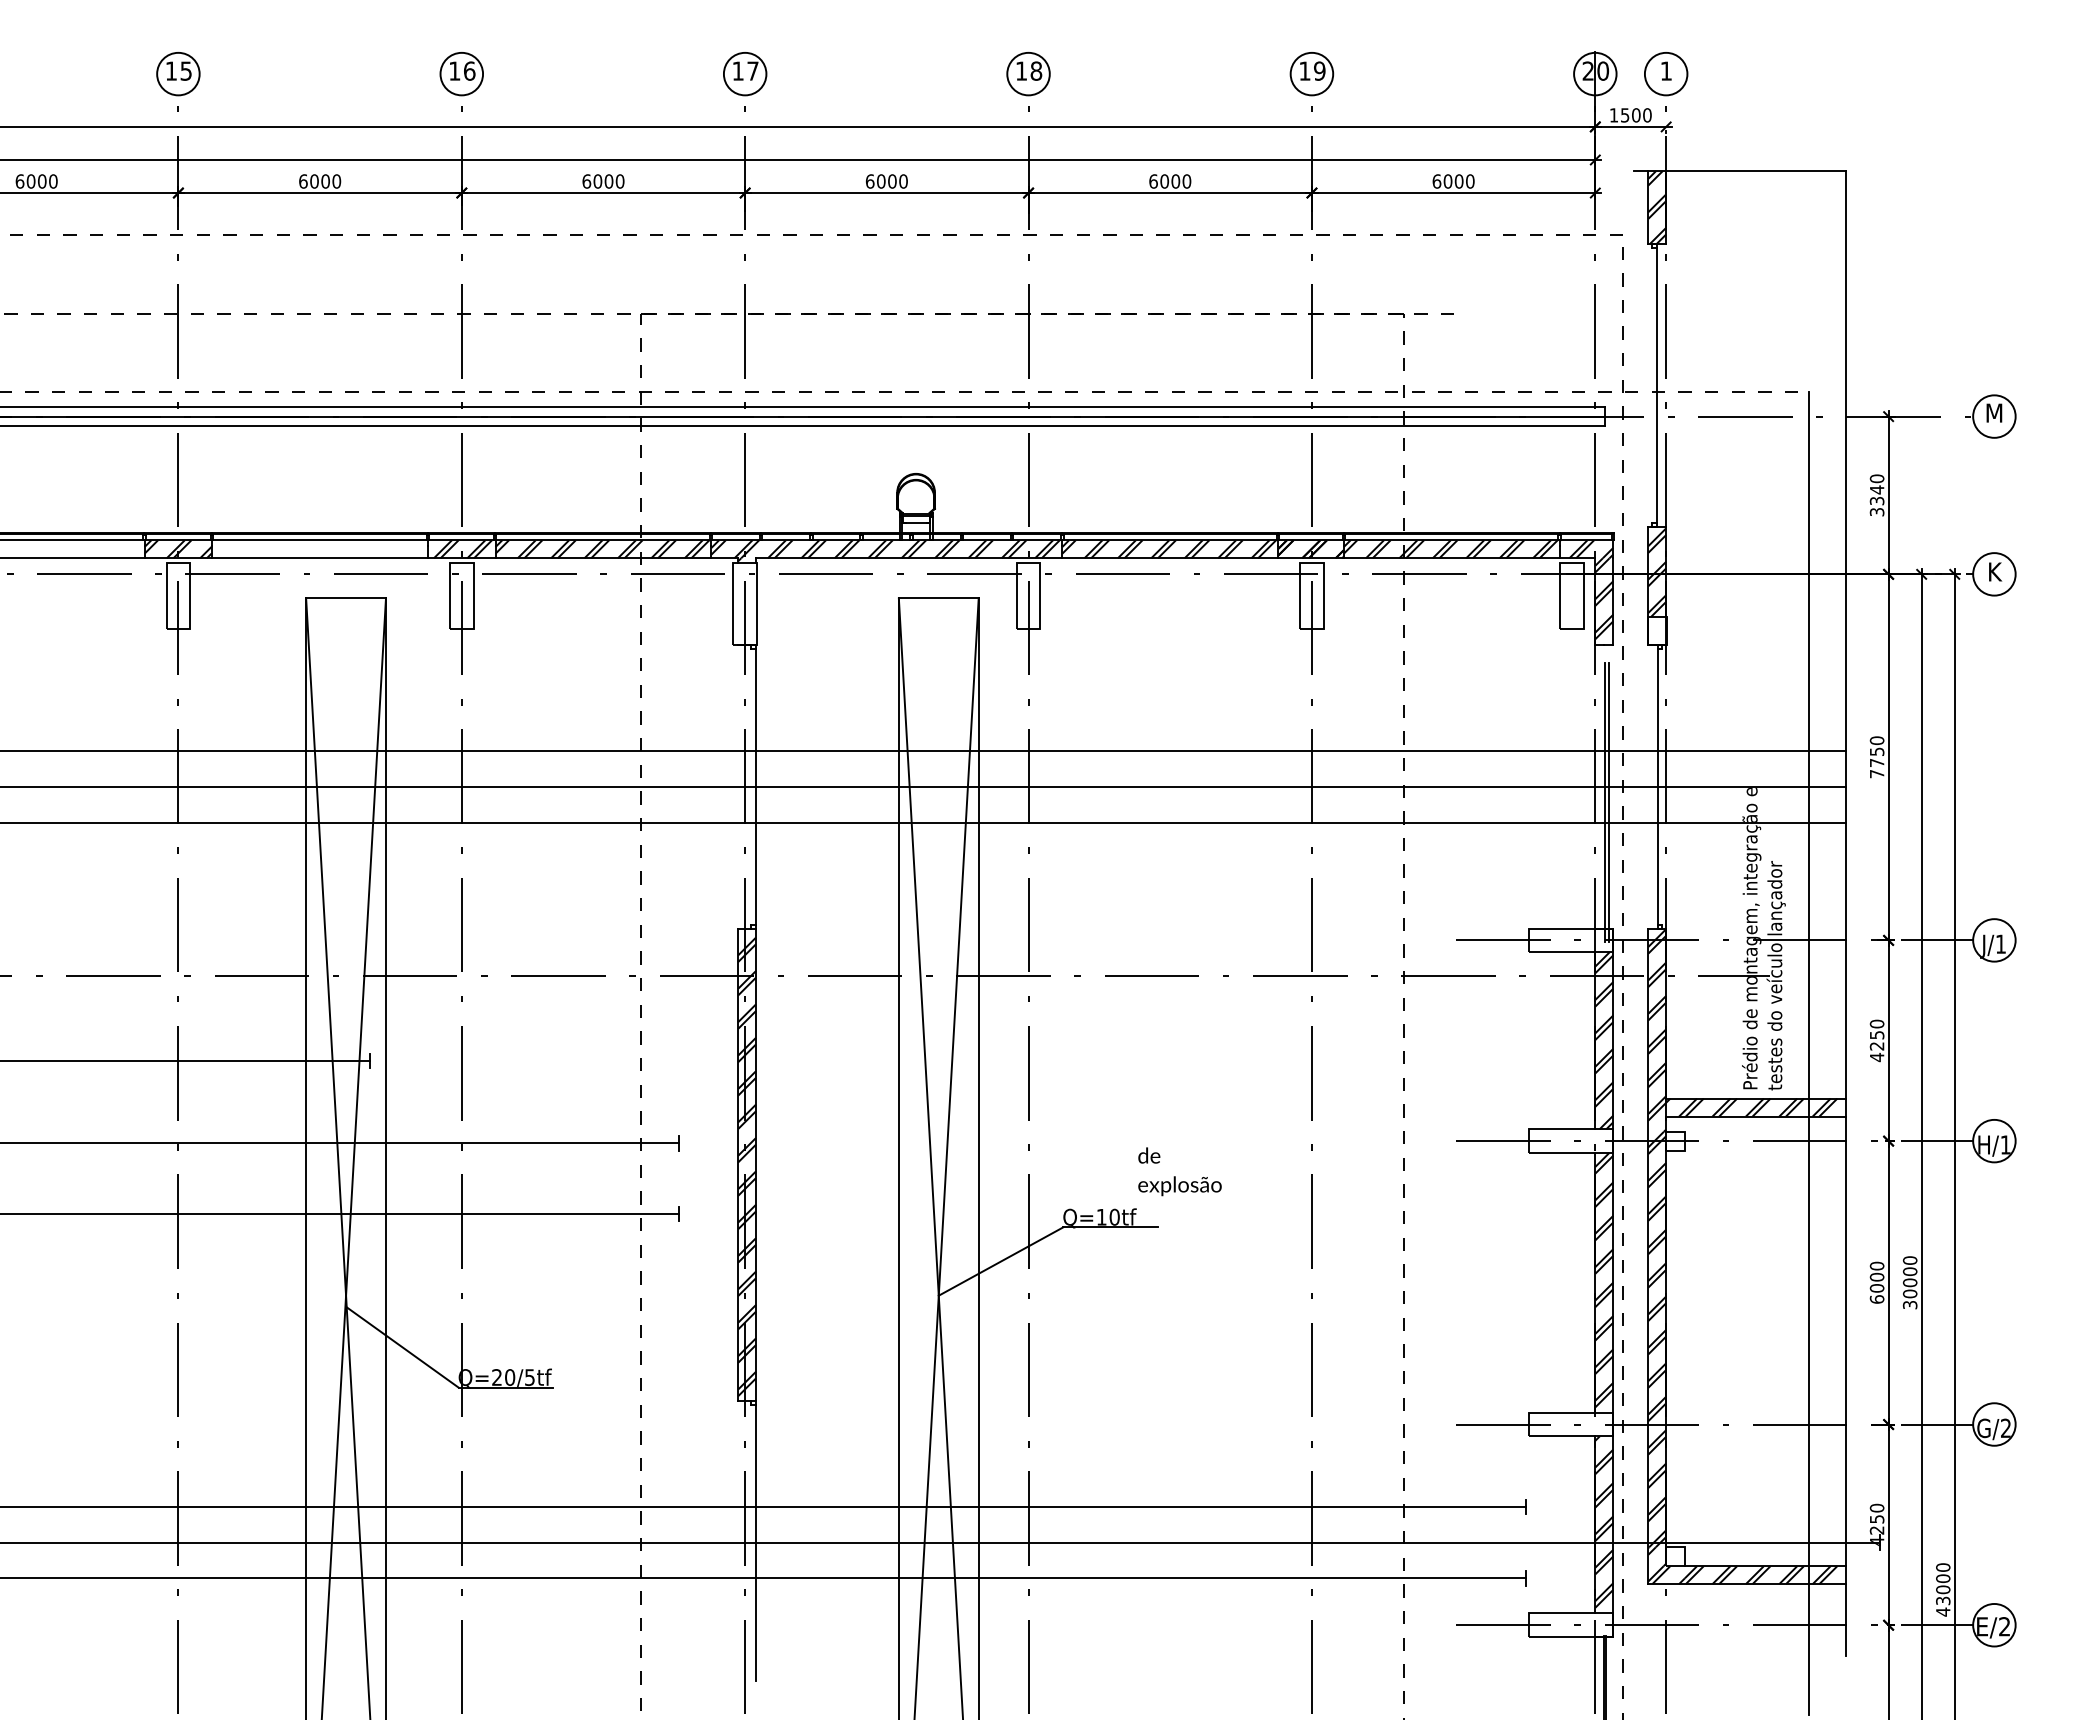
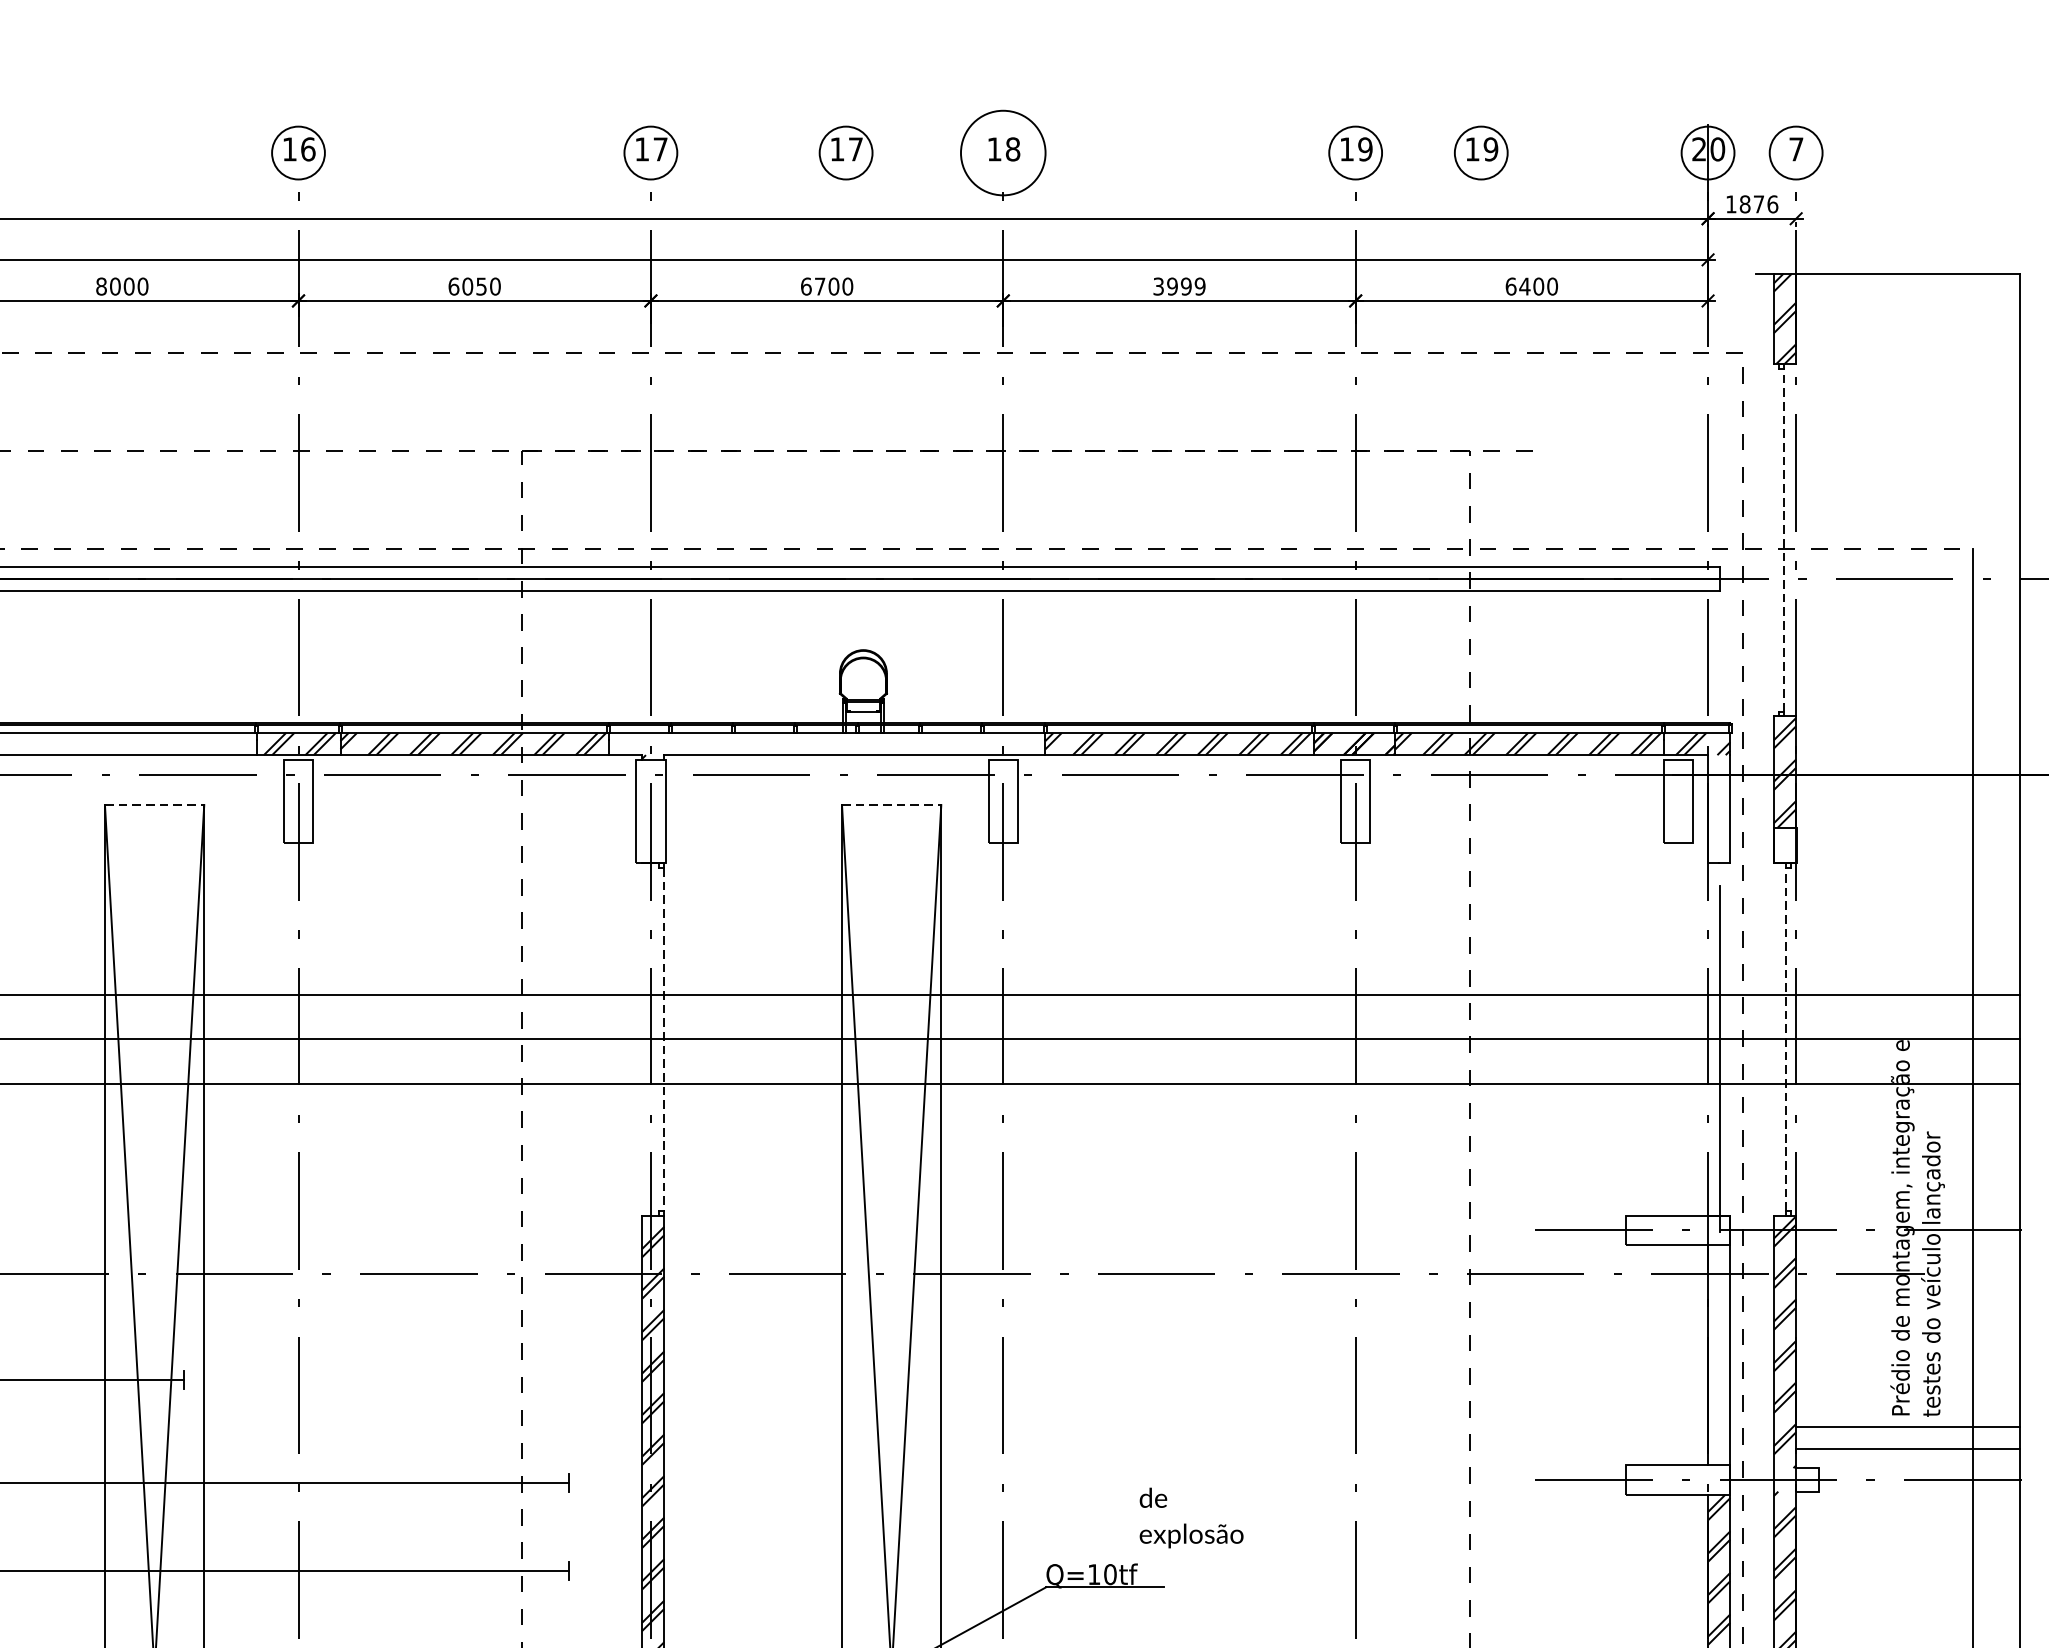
text: (1666, 70) -> (1796, 148), 1 -> 7
circle: (1028, 73) -> (1003, 152), size x1.6
part: (902, 74) -> (846, 153), added
part: (1412, 74) -> (1480, 153), added
text: (1635, 115) -> (1758, 204), 1500 -> 1876
text: (303, 181) -> (101, 286), 6000 -> 8000
text: (608, 181) -> (480, 286), 6000 -> 6050
text: (881, 181) -> (820, 286), 6000 -> 6700
text: (1170, 181) -> (1179, 286), 6000 -> 3999
text: (1447, 181) -> (1524, 286), 6000 -> 6400
line: (1656, 385) -> (1784, 540), solid -> dashed
hatch: (885, 549) -> (825, 744), removed
line: (346, 598) -> (155, 805), solid -> dashed
line: (938, 598) -> (891, 805), solid -> dashed
hatch: (1604, 598) -> (1719, 805), removed
line: (756, 786) -> (664, 1038), solid -> dashed
line: (1657, 786) -> (1785, 1038), solid -> dashed
line: (1608, 802) -> (1724, 1058), removed
hatch: (1604, 1040) -> (1719, 1354), removed
hatch: (1756, 1107) -> (1908, 1438), removed
hatch: (1657, 1140) -> (1785, 1479), removed

